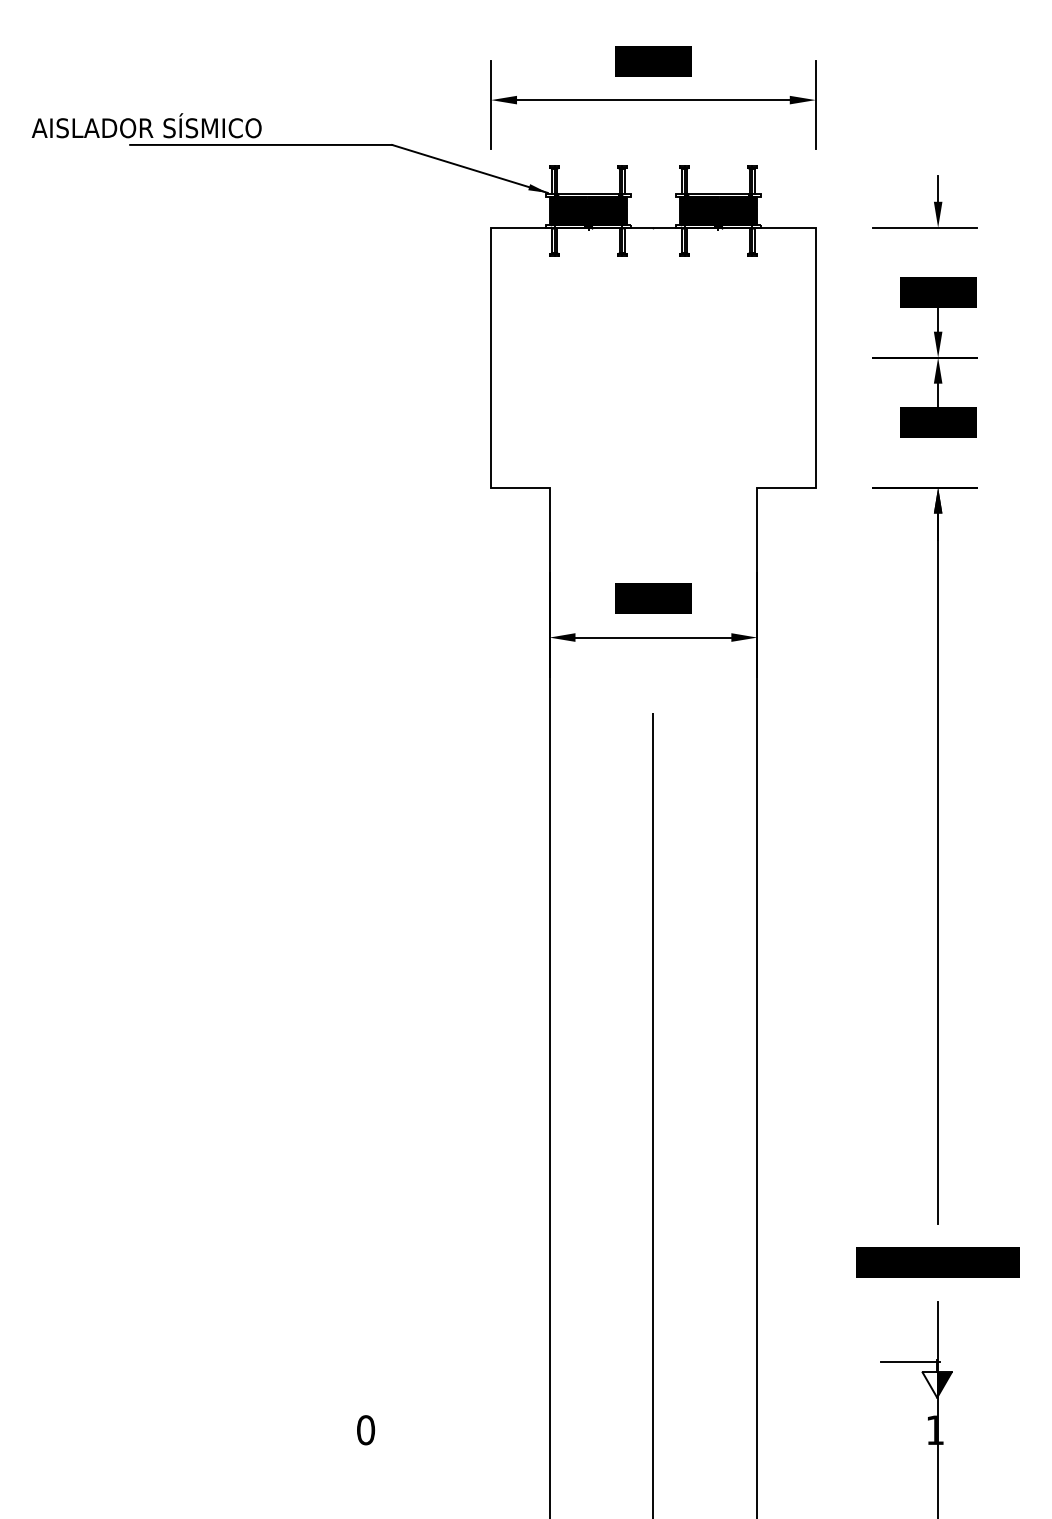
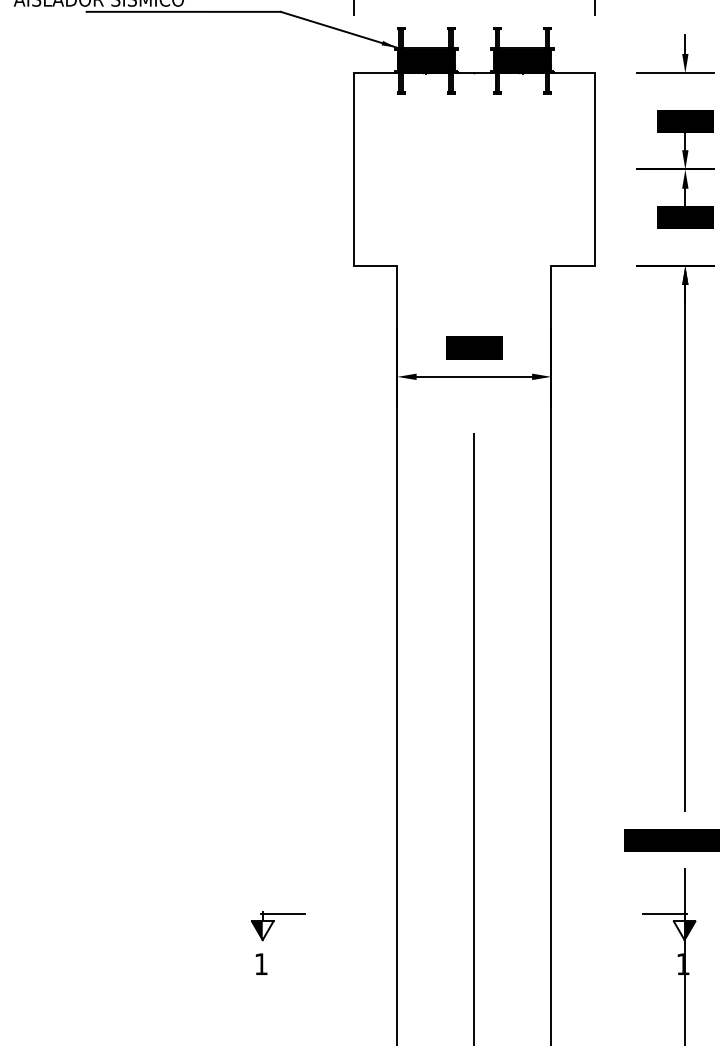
part: (382, 1374) -> (273, 922), added
text: (366, 1430) -> (261, 964), 0 -> 1

